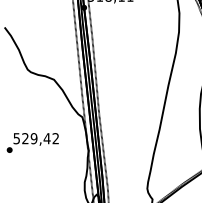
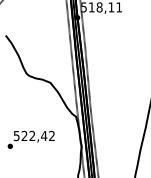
text: (33, 138) -> (31, 135), 529,42 -> 522,42

